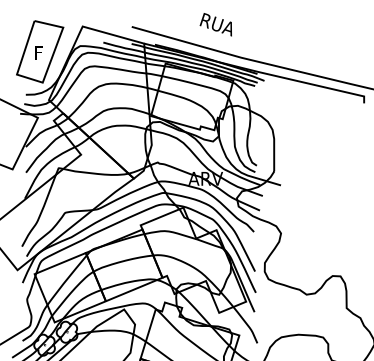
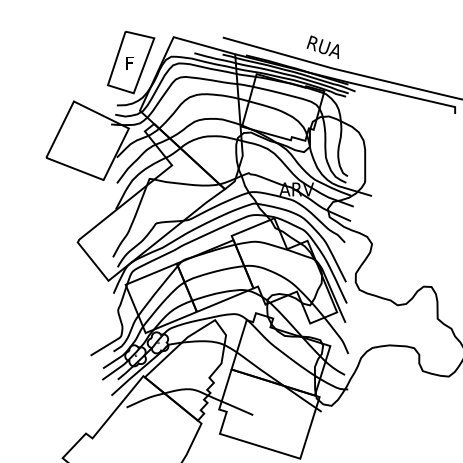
text: (215, 24) -> (322, 47), moved

